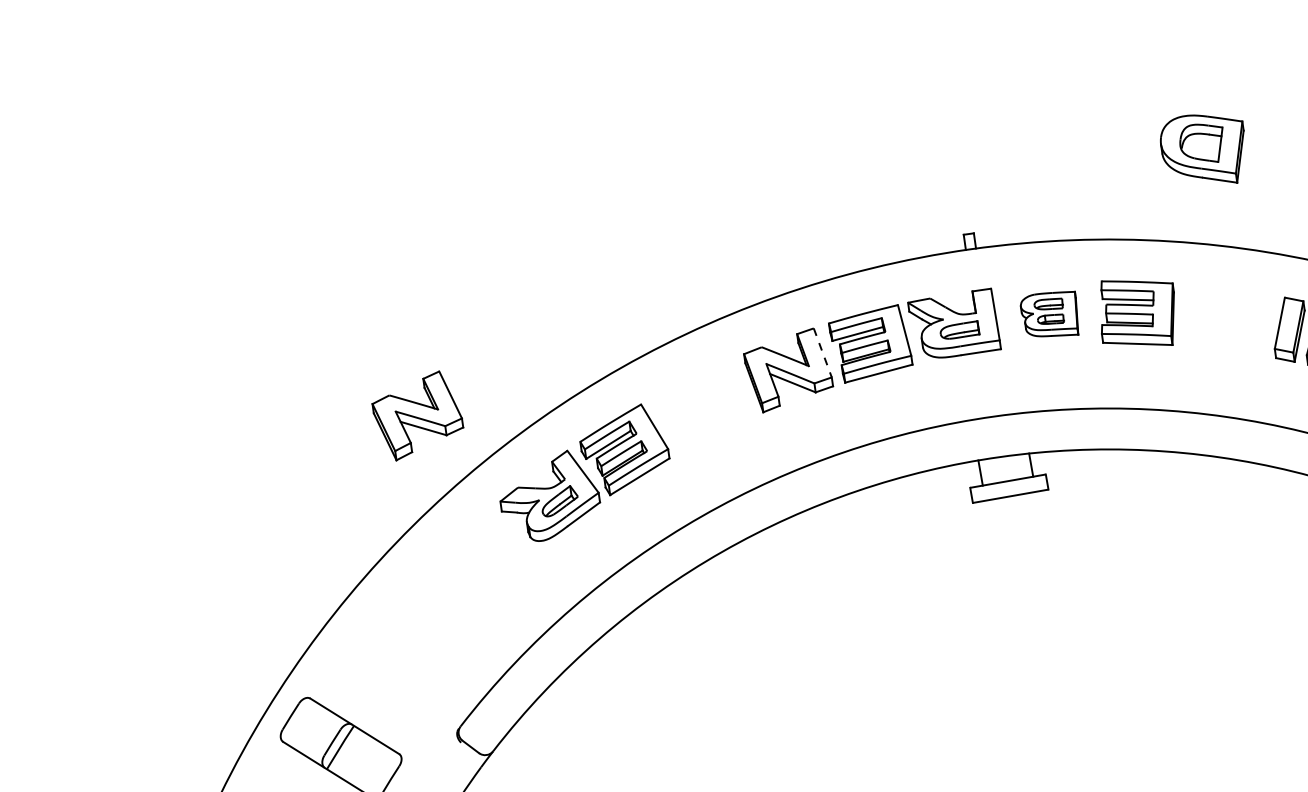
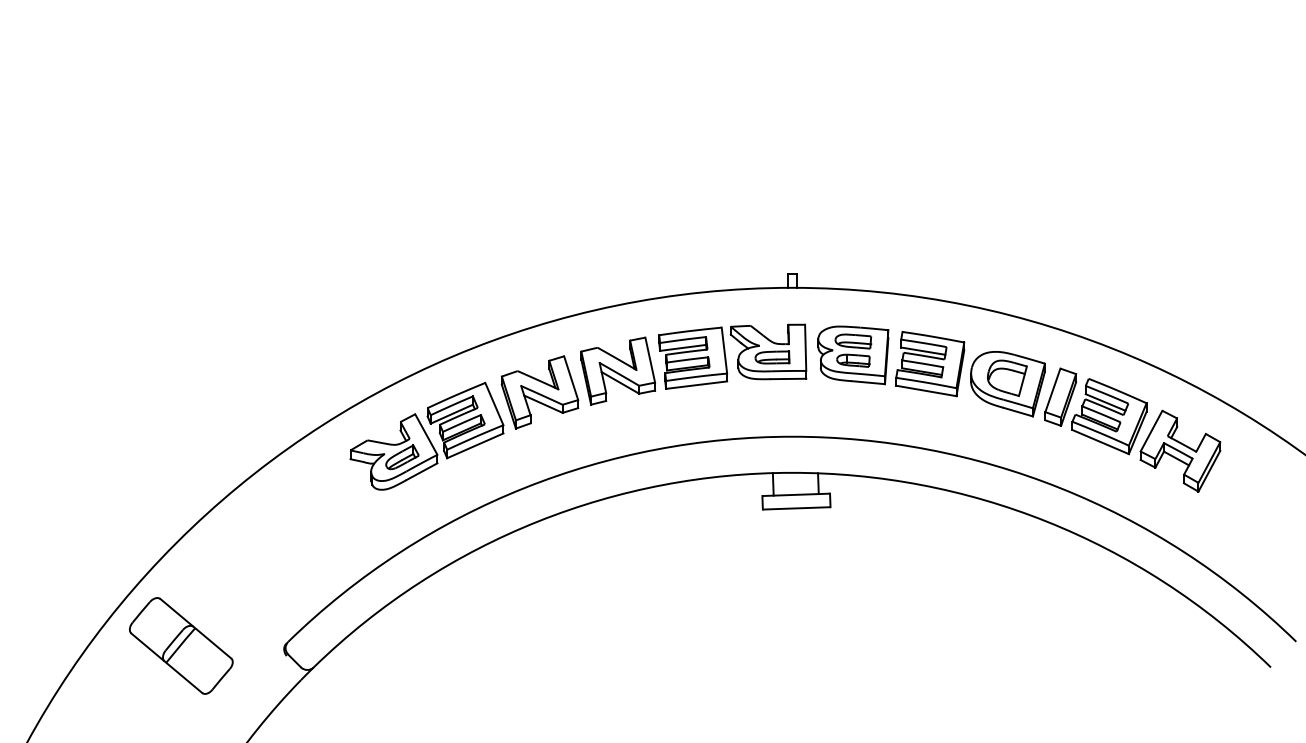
part: (1203, 150) -> (1007, 384), moved
part: (1050, 315) -> (853, 355), size x1.43
line: (823, 353) -> (650, 360), dashed -> solid
part: (417, 416) -> (539, 392), moved

